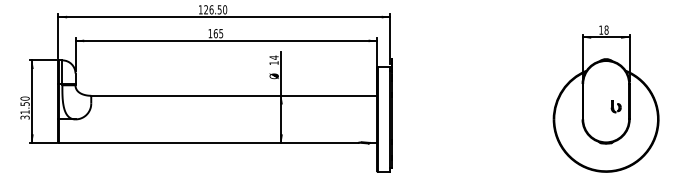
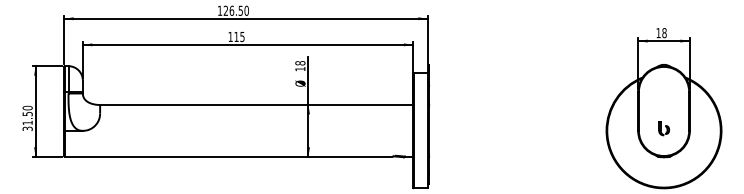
text: (215, 33) -> (236, 36), 165 -> 115
text: (273, 57) -> (299, 63), 14 -> 18
part: (615, 106) -> (663, 128), moved

